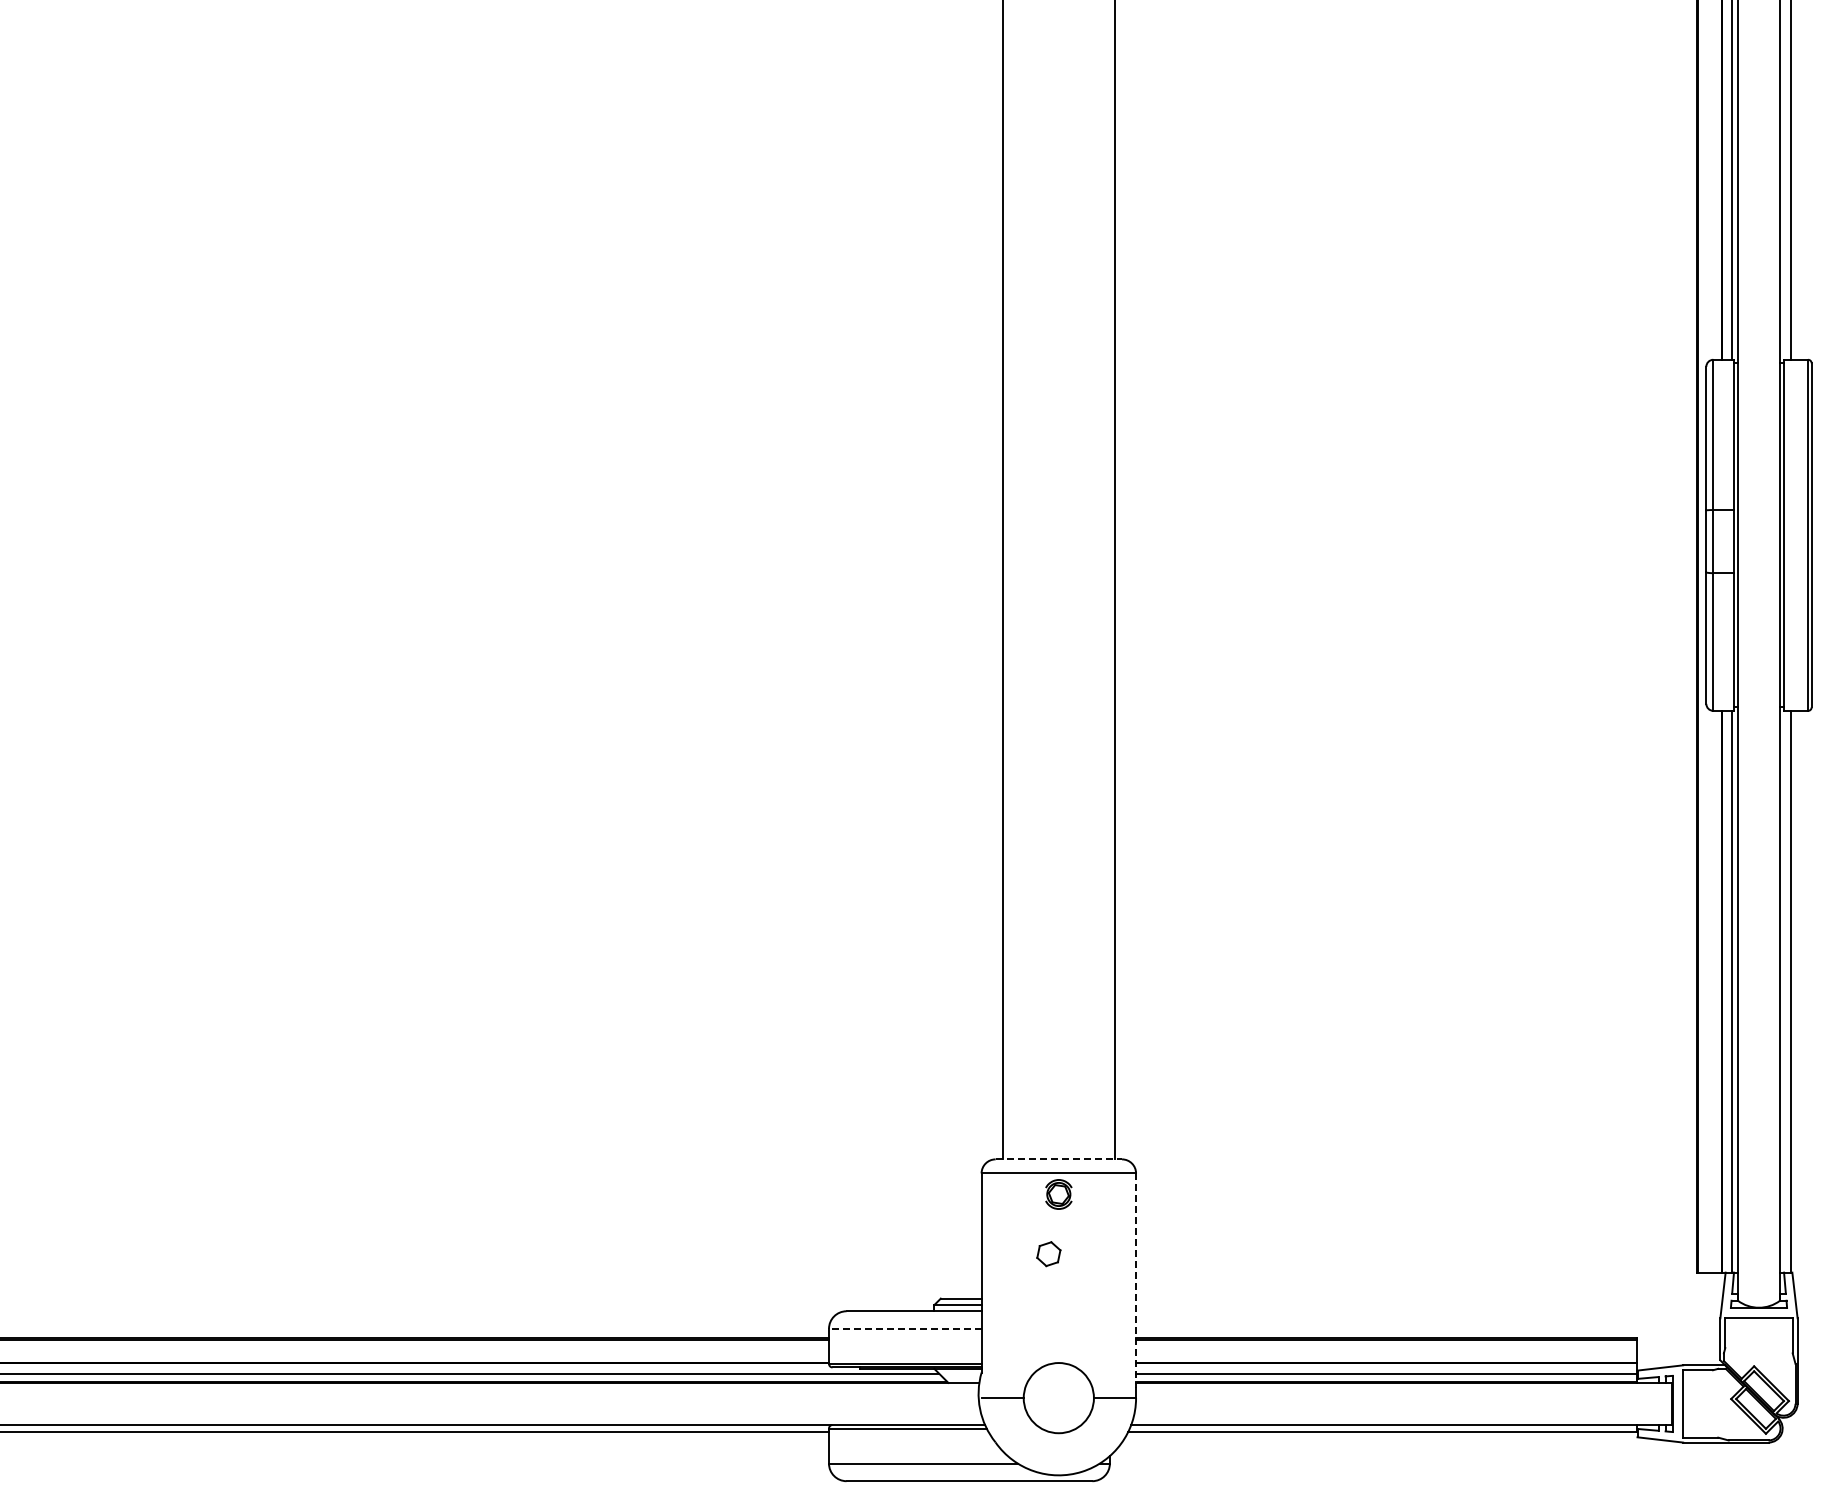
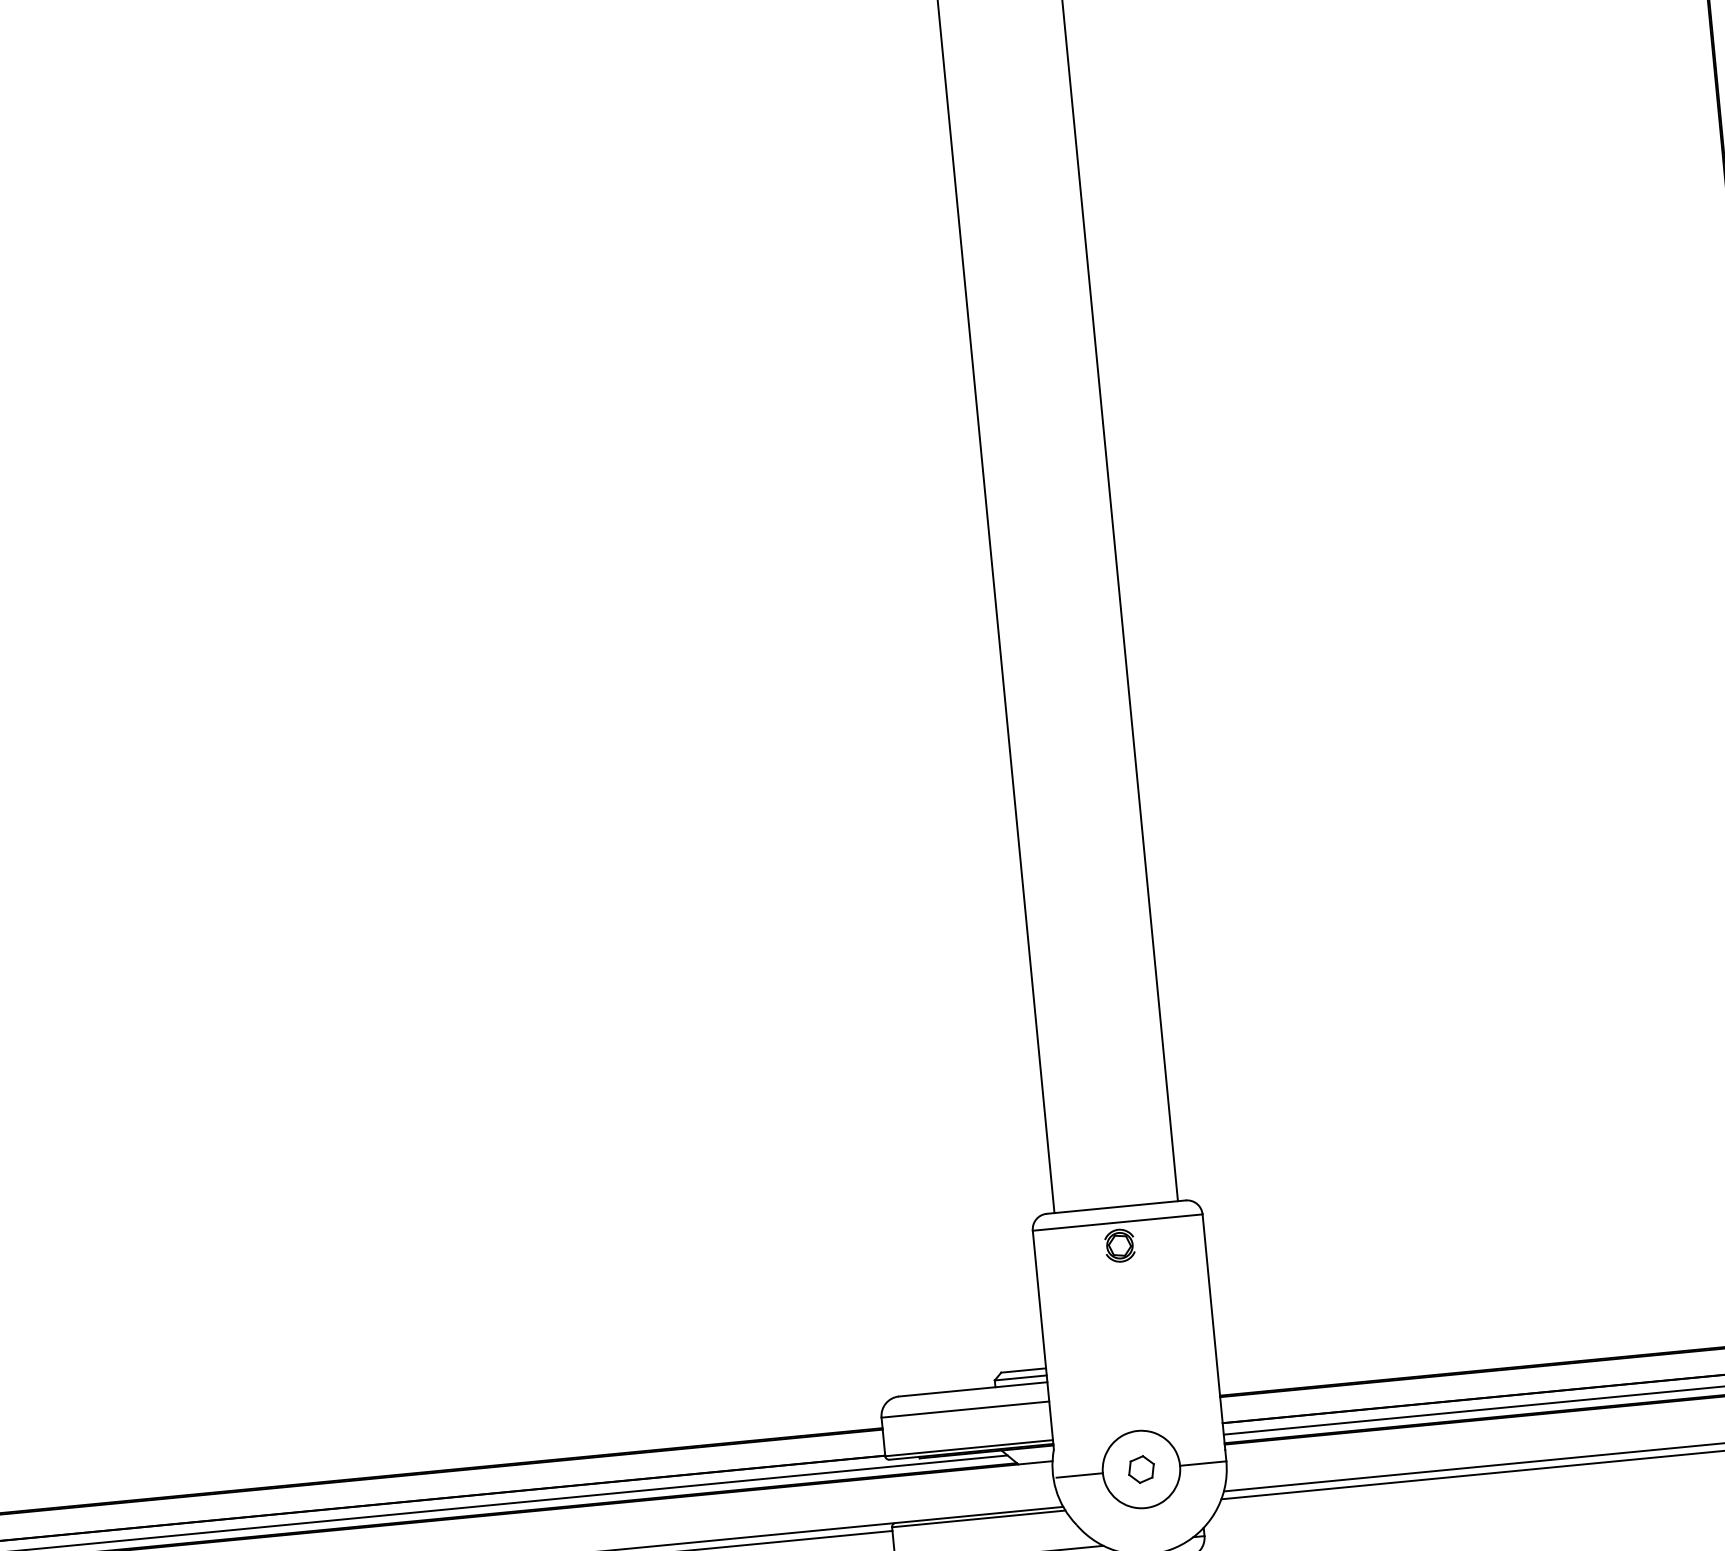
line: (1059, 1159) -> (1116, 1207), dashed -> solid
part: (1048, 1254) -> (1141, 1469), moved
line: (1136, 1281) -> (1214, 1333), dashed -> solid
line: (904, 1328) -> (964, 1409), dashed -> solid

